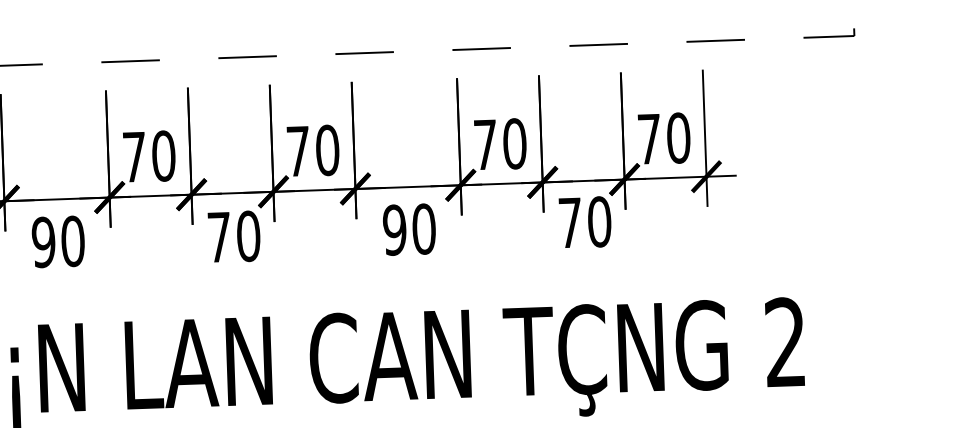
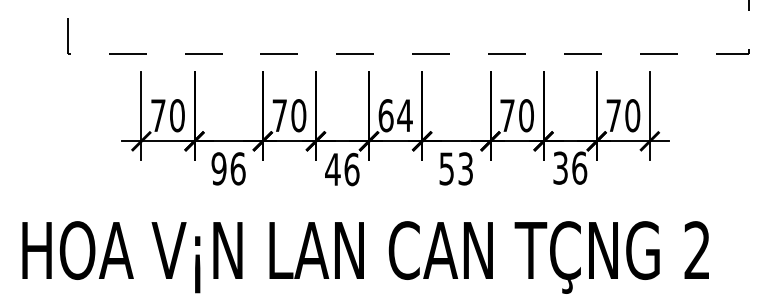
text: (312, 150) -> (395, 115), 70 -> 64
text: (585, 221) -> (570, 167), 70 -> 36
text: (409, 229) -> (456, 168), 90 -> 53
text: (234, 236) -> (342, 169), 70 -> 46
text: (72, 240) -> (237, 168), 90 -> 96

